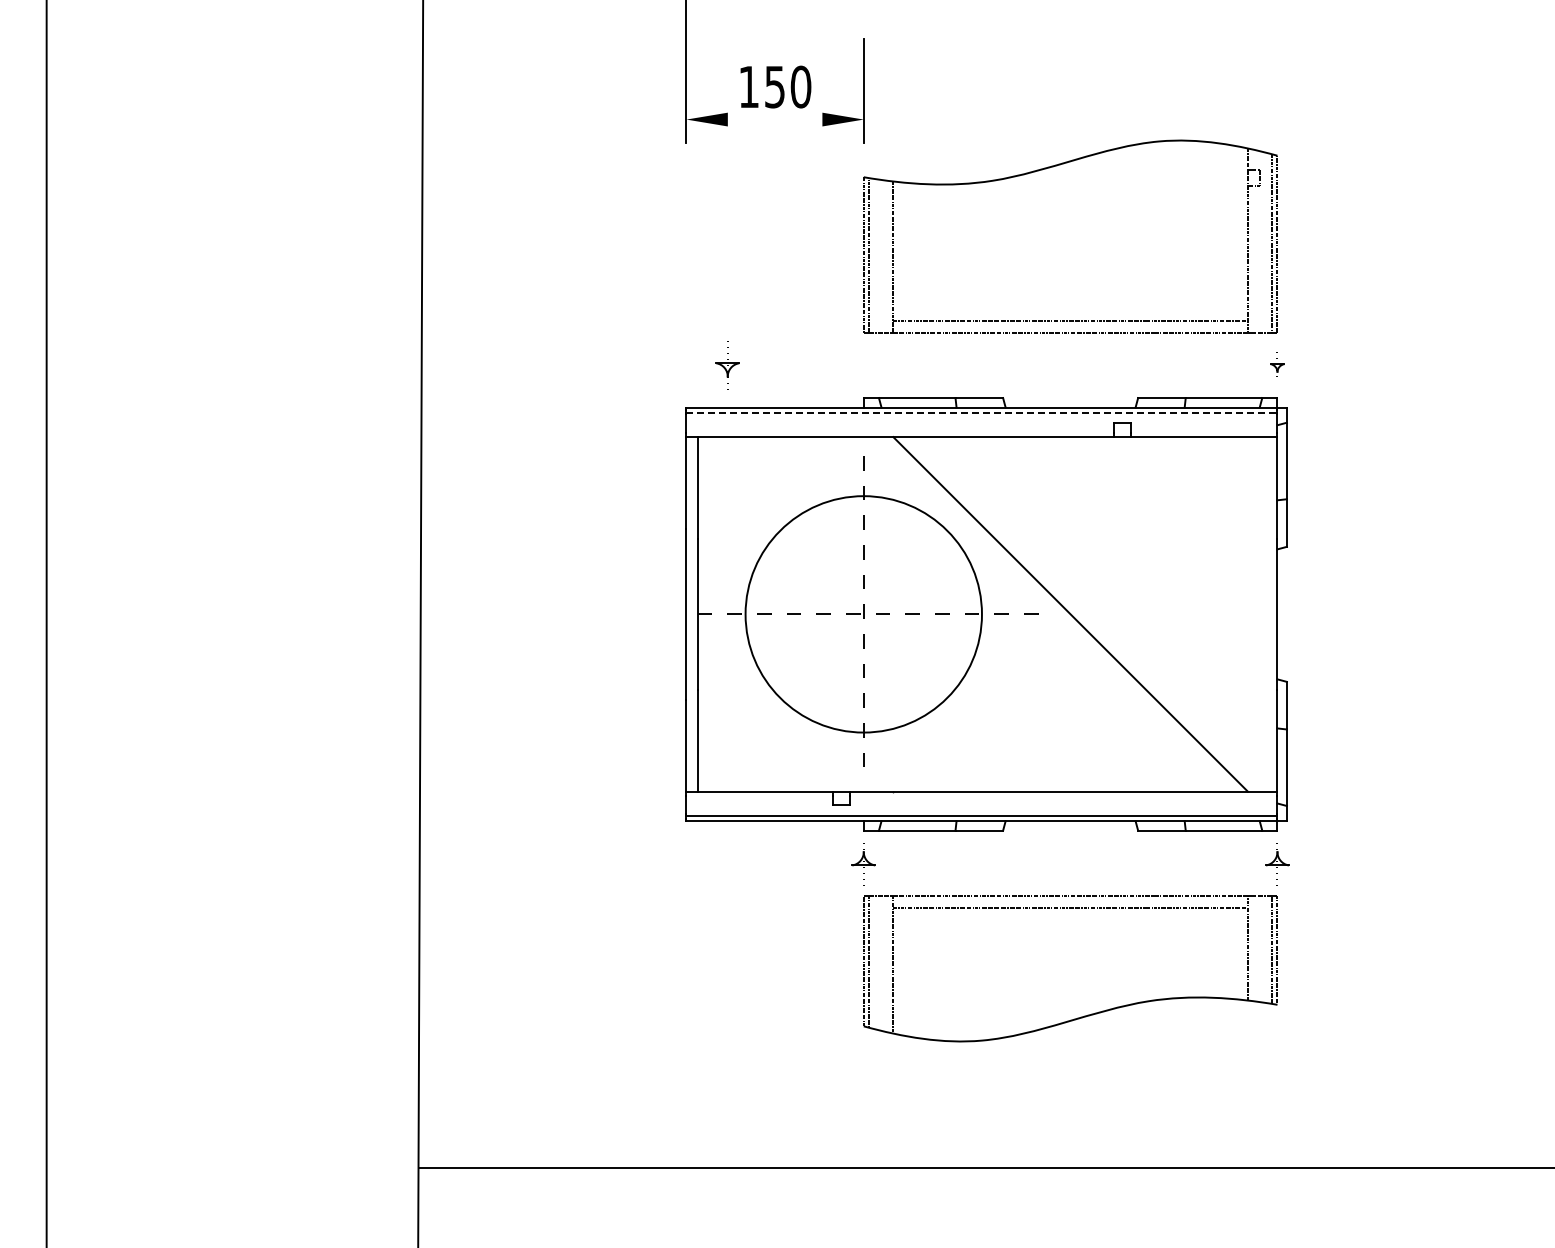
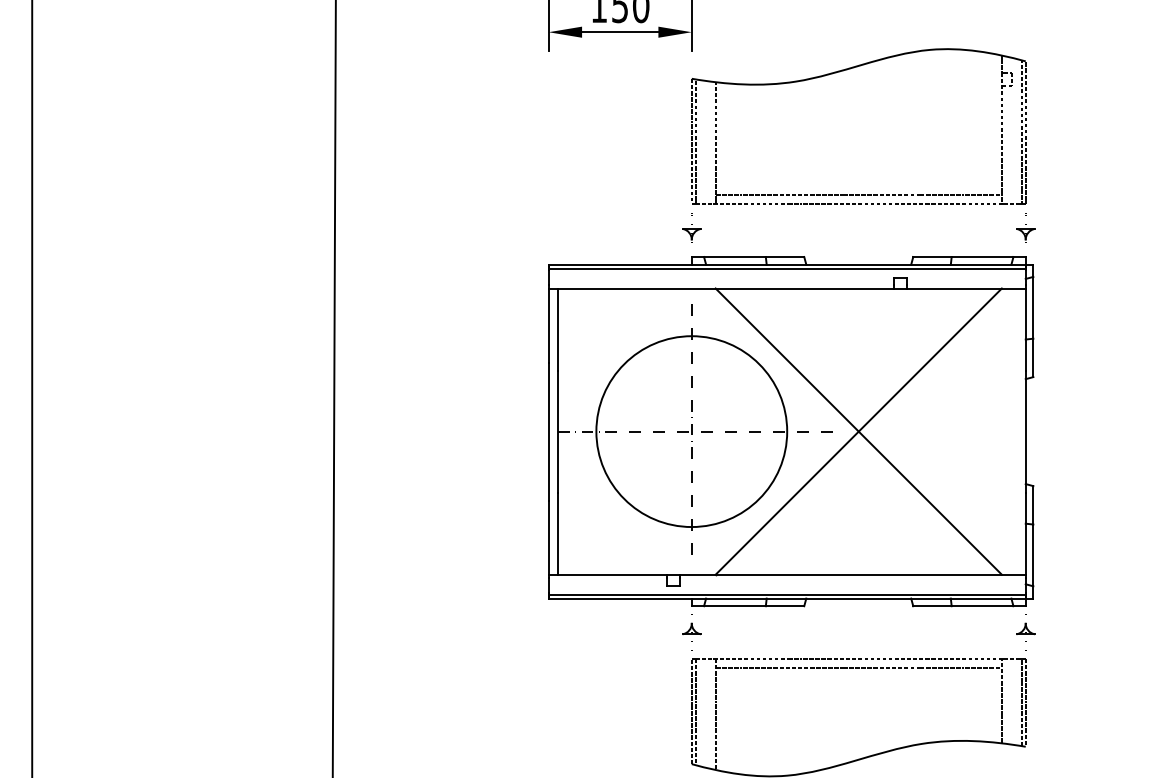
line: (774, 119) -> (619, 32), added
part: (727, 365) -> (691, 230), moved
part: (1277, 365) -> (1025, 230), size x1.67
line: (982, 412) -> (787, 268), dashed -> solid
line: (1070, 614) -> (858, 431), added

